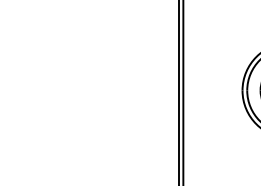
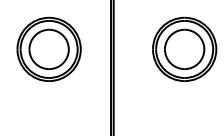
part: (85, 89) -> (48, 48), added

